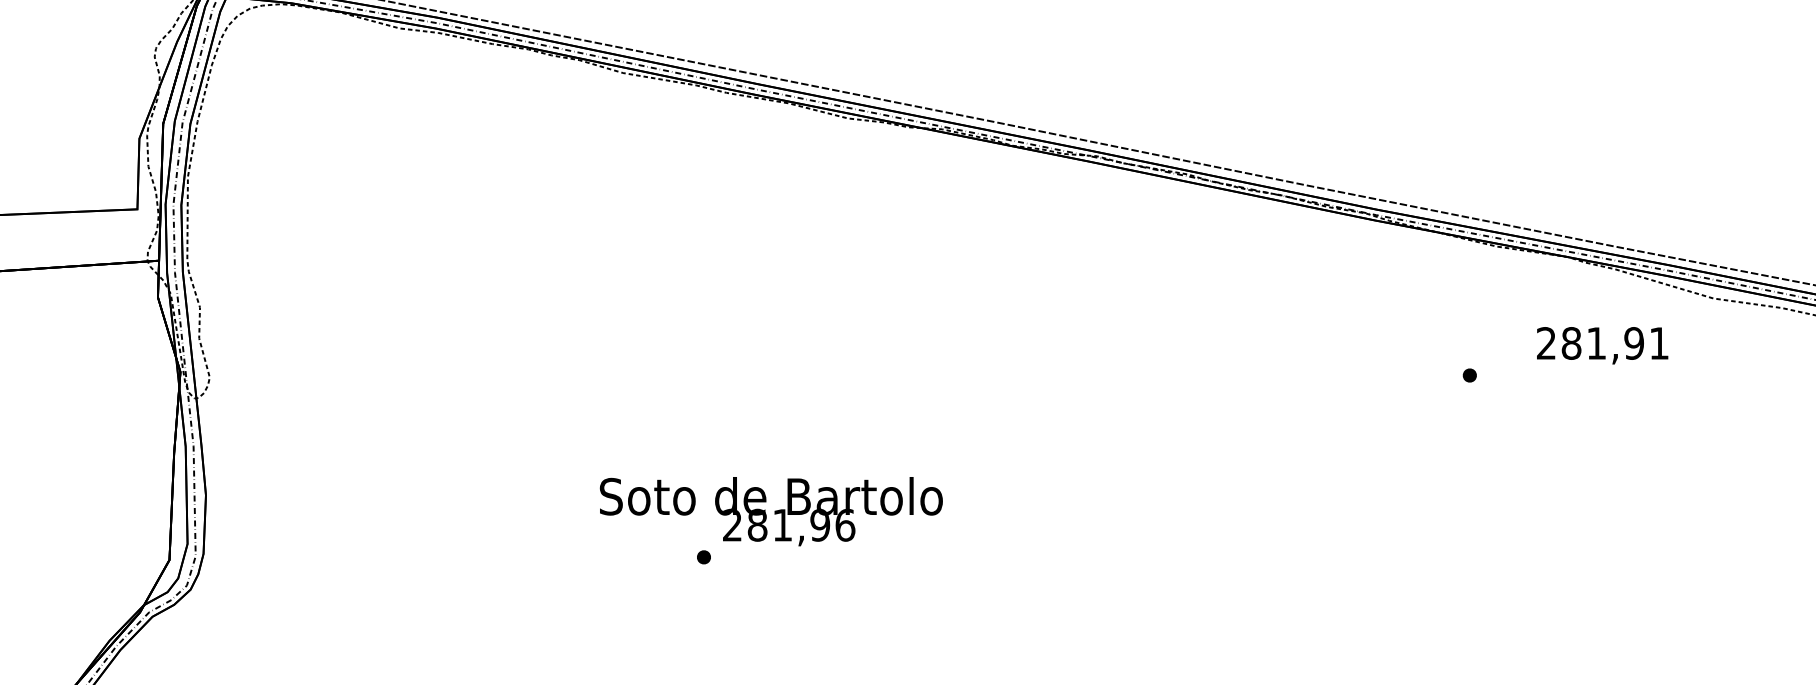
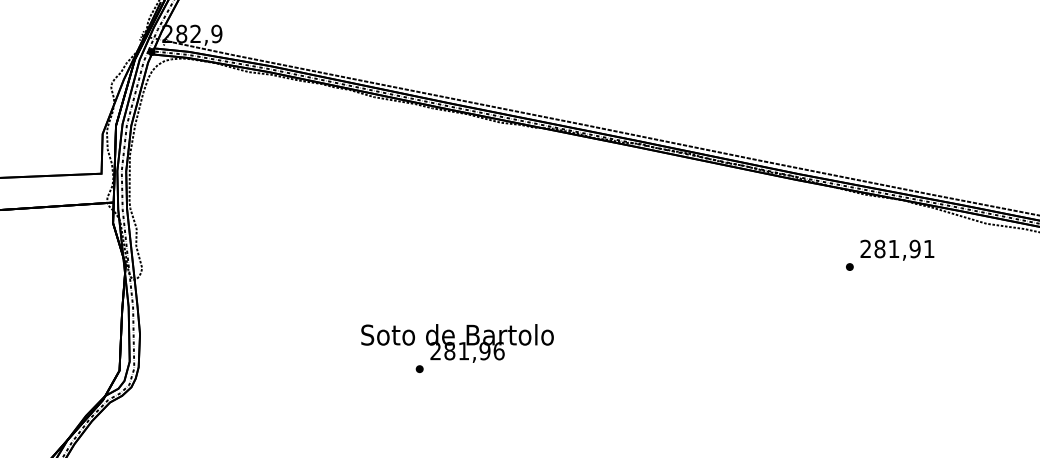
text: (1602, 344) -> (897, 249), moved

